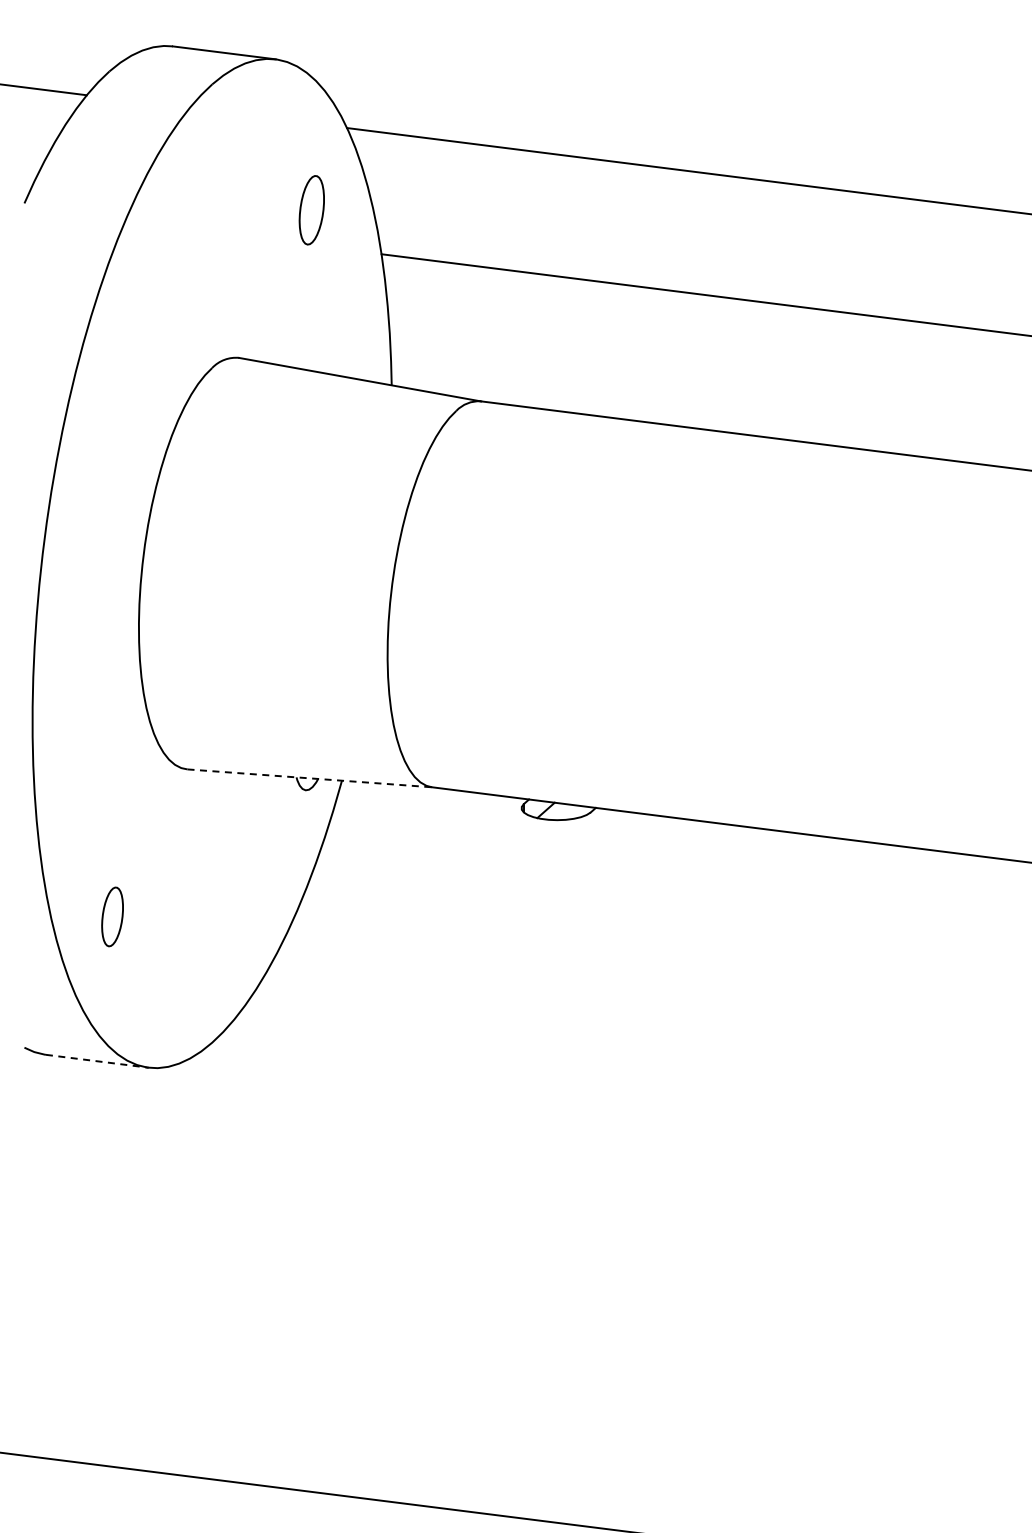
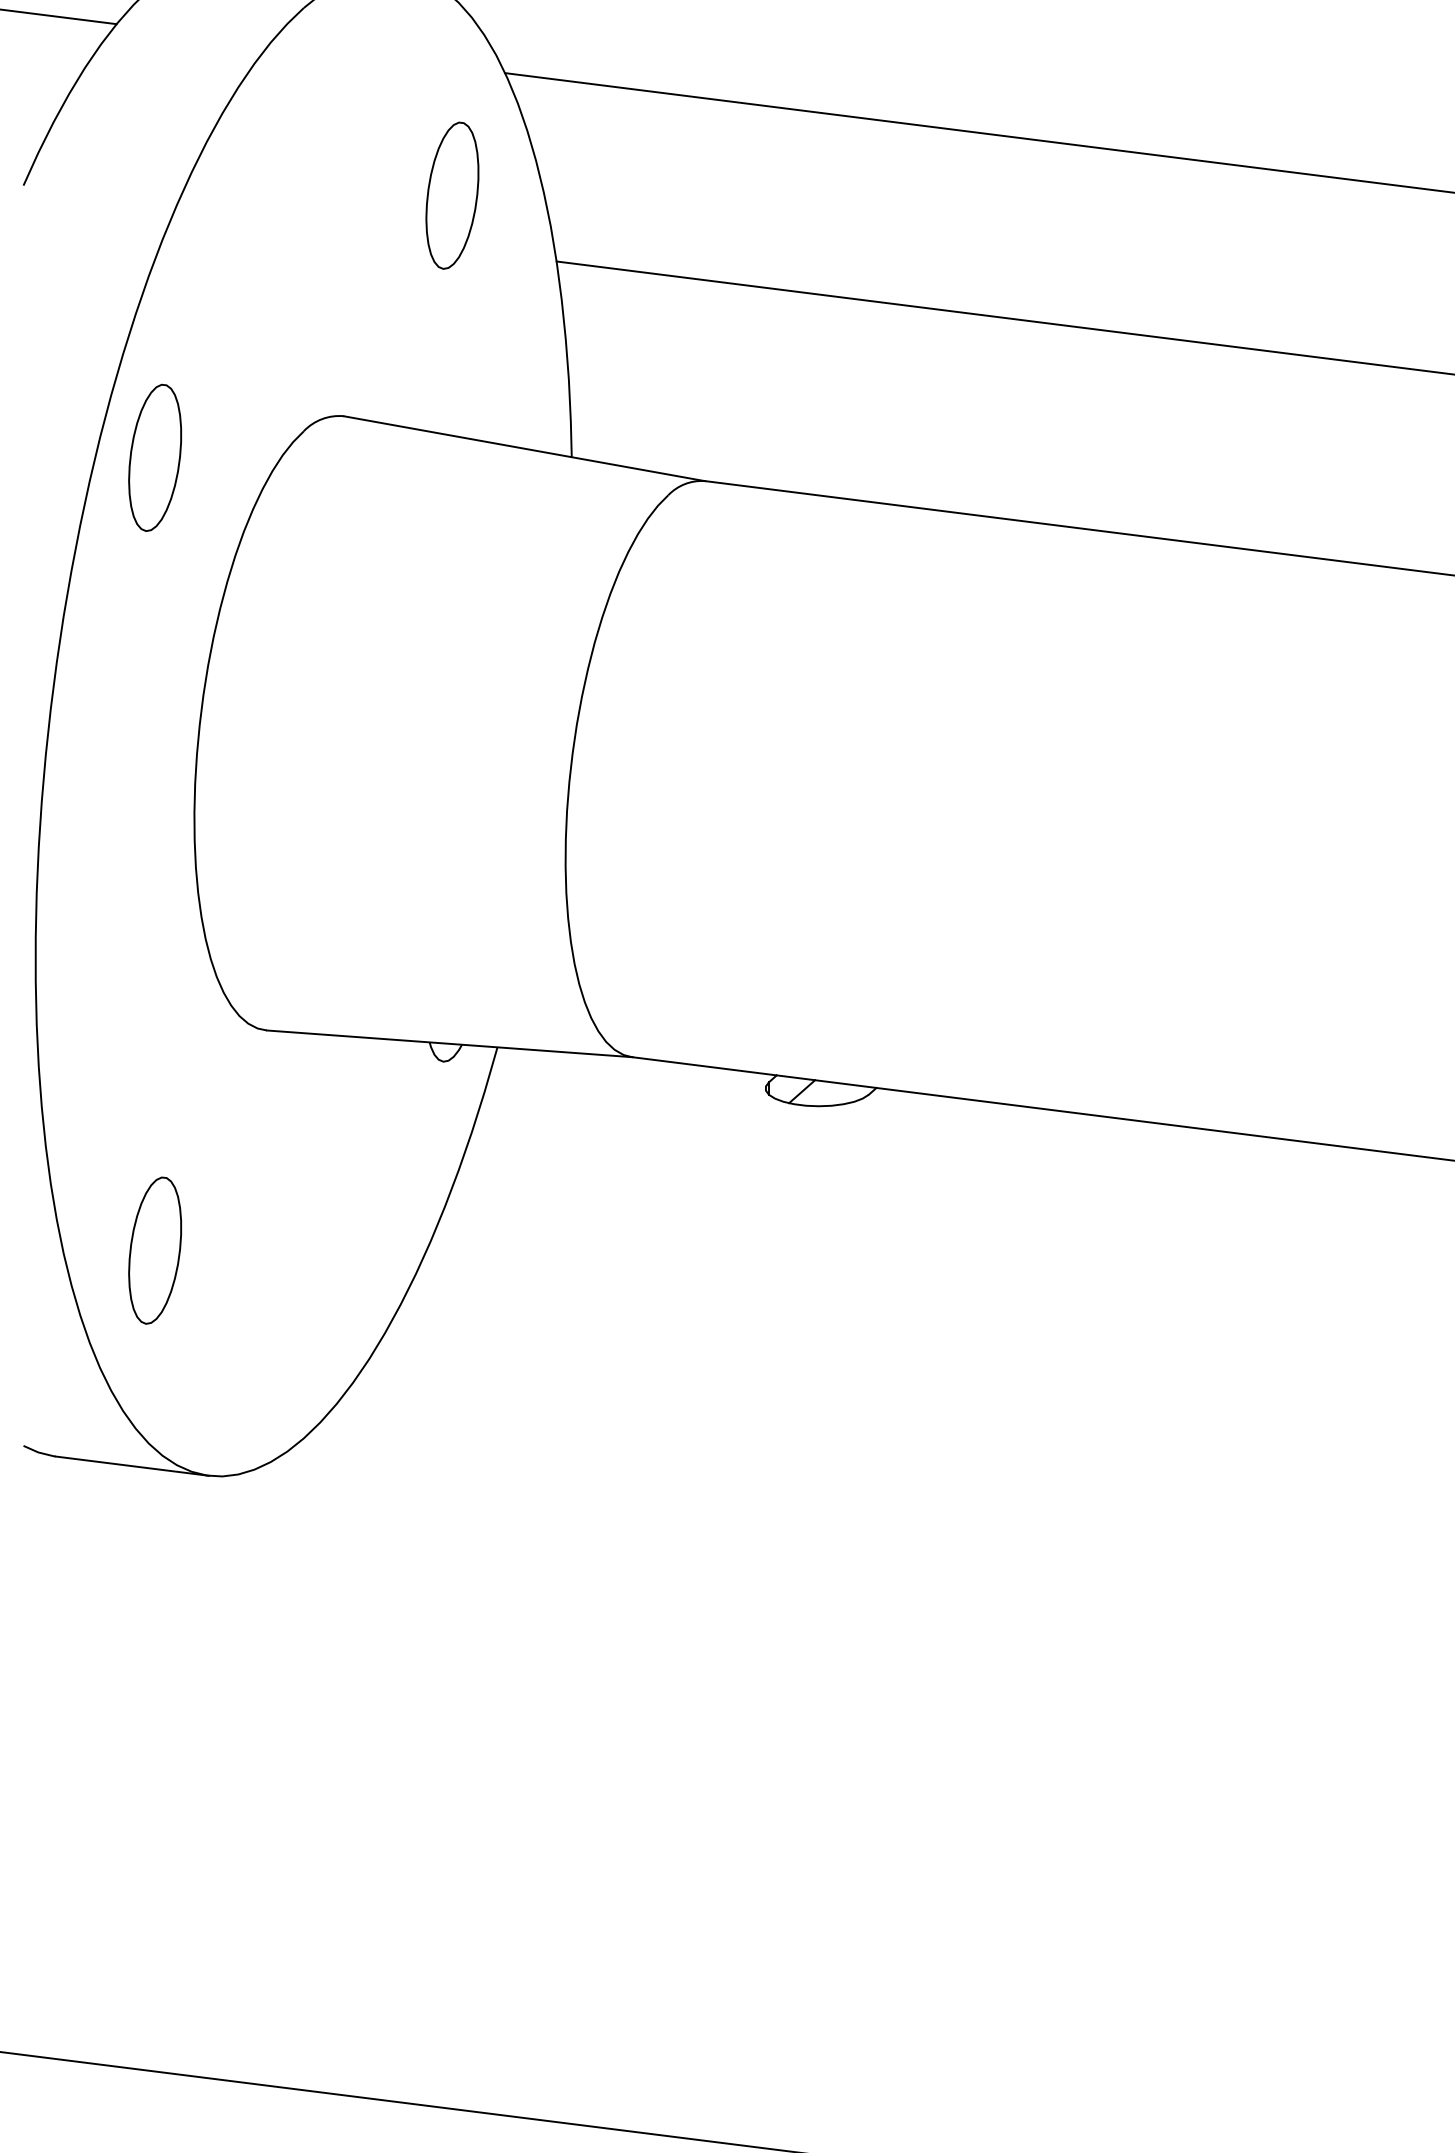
part: (311, 210) -> (452, 196), size x1.43
part: (112, 385) -> (154, 457), added
line: (310, 778) -> (450, 1044), dashed -> solid
part: (112, 916) -> (154, 1250), size x1.67
line: (97, 1061) -> (132, 1466), dashed -> solid

